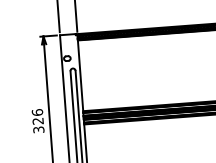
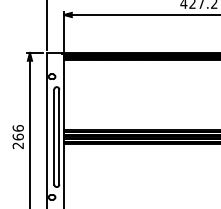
text: (37, 124) -> (17, 140), 326 -> 266

